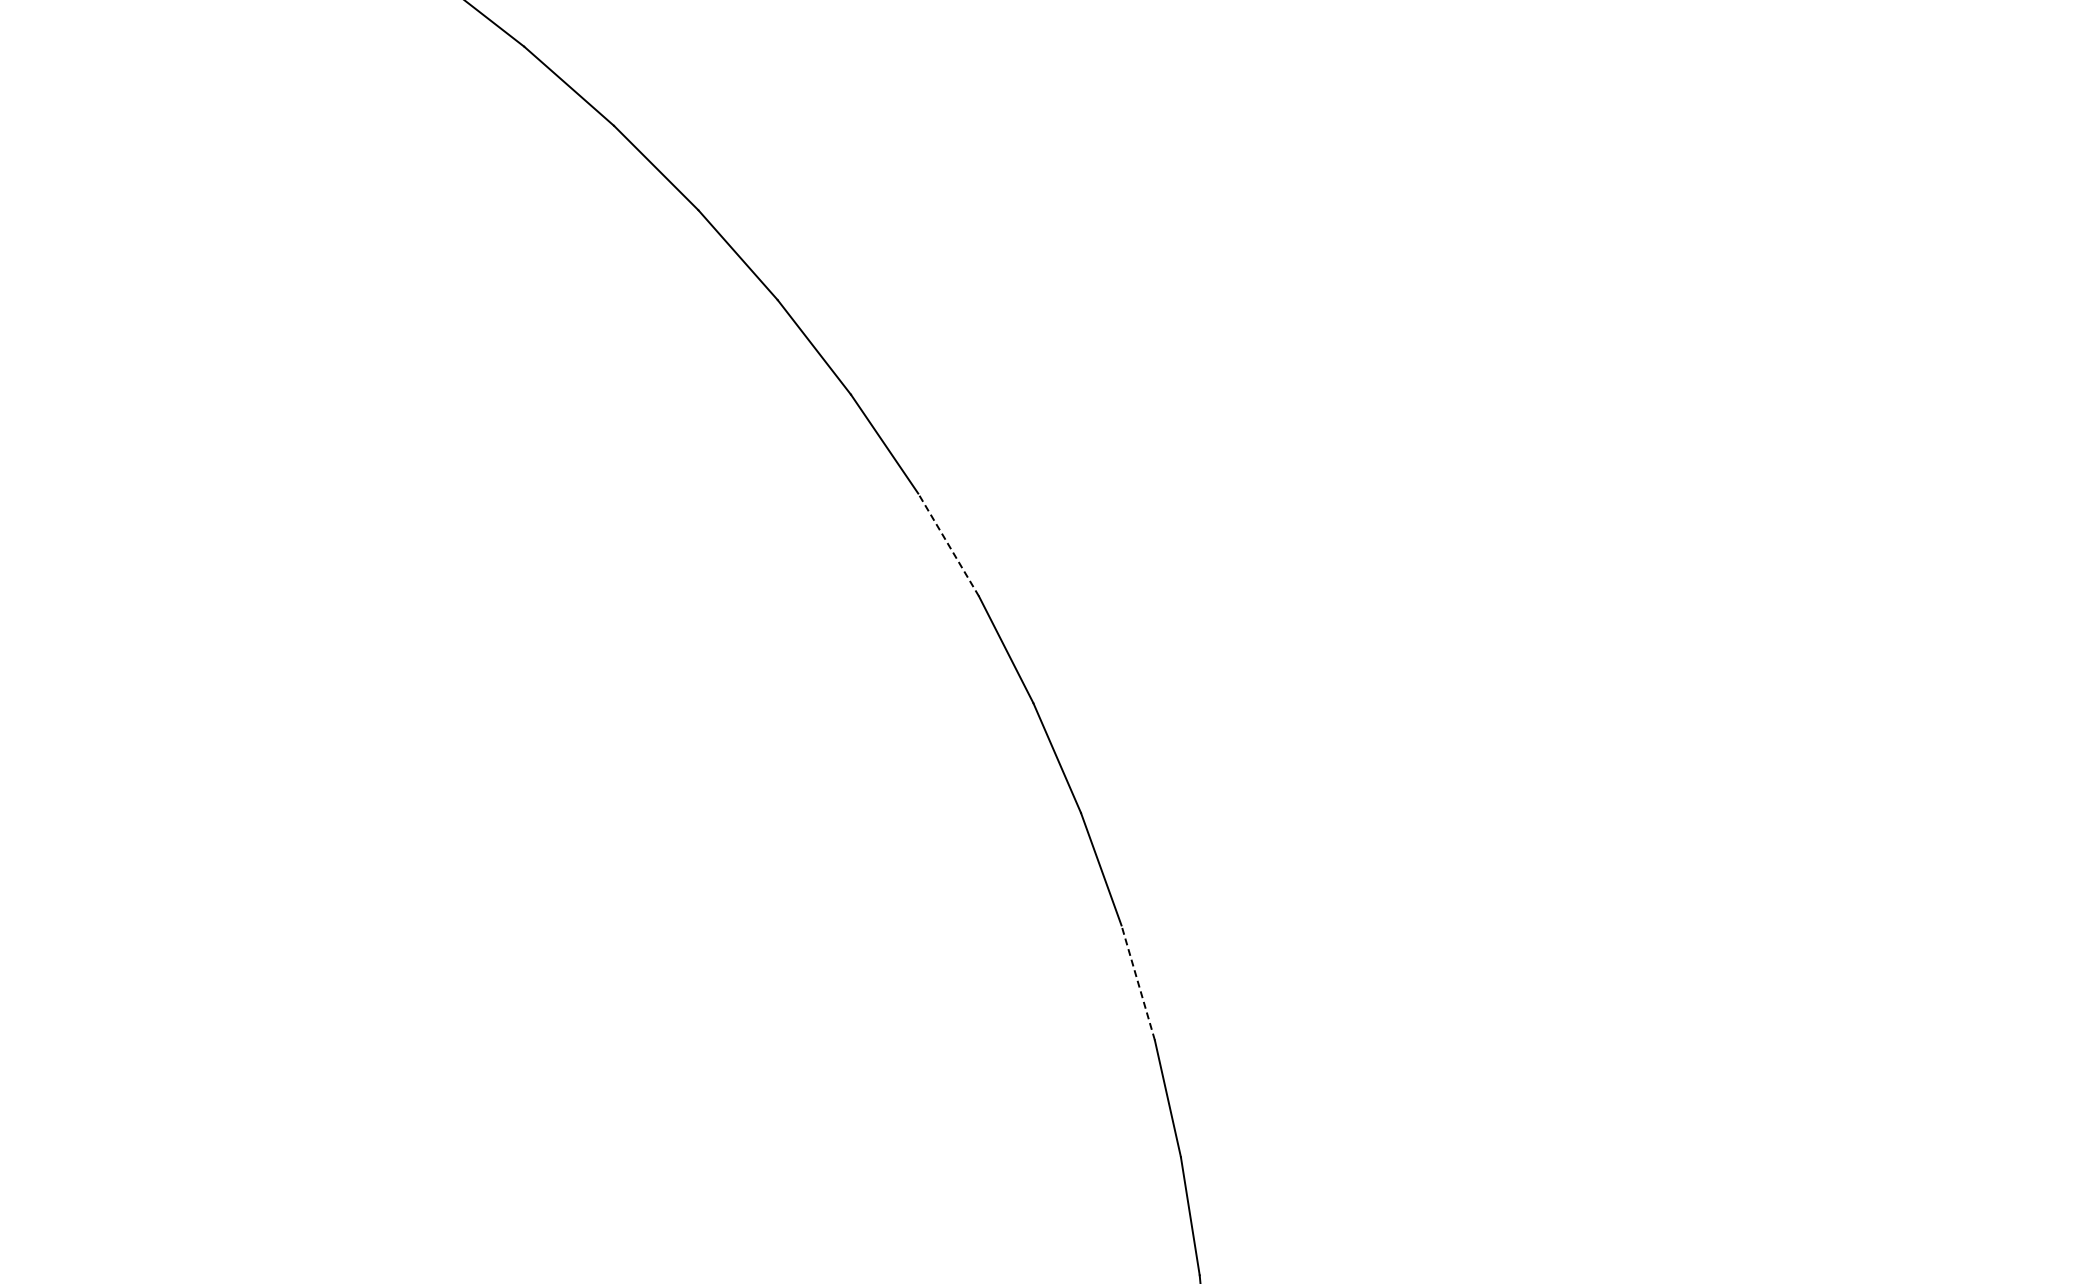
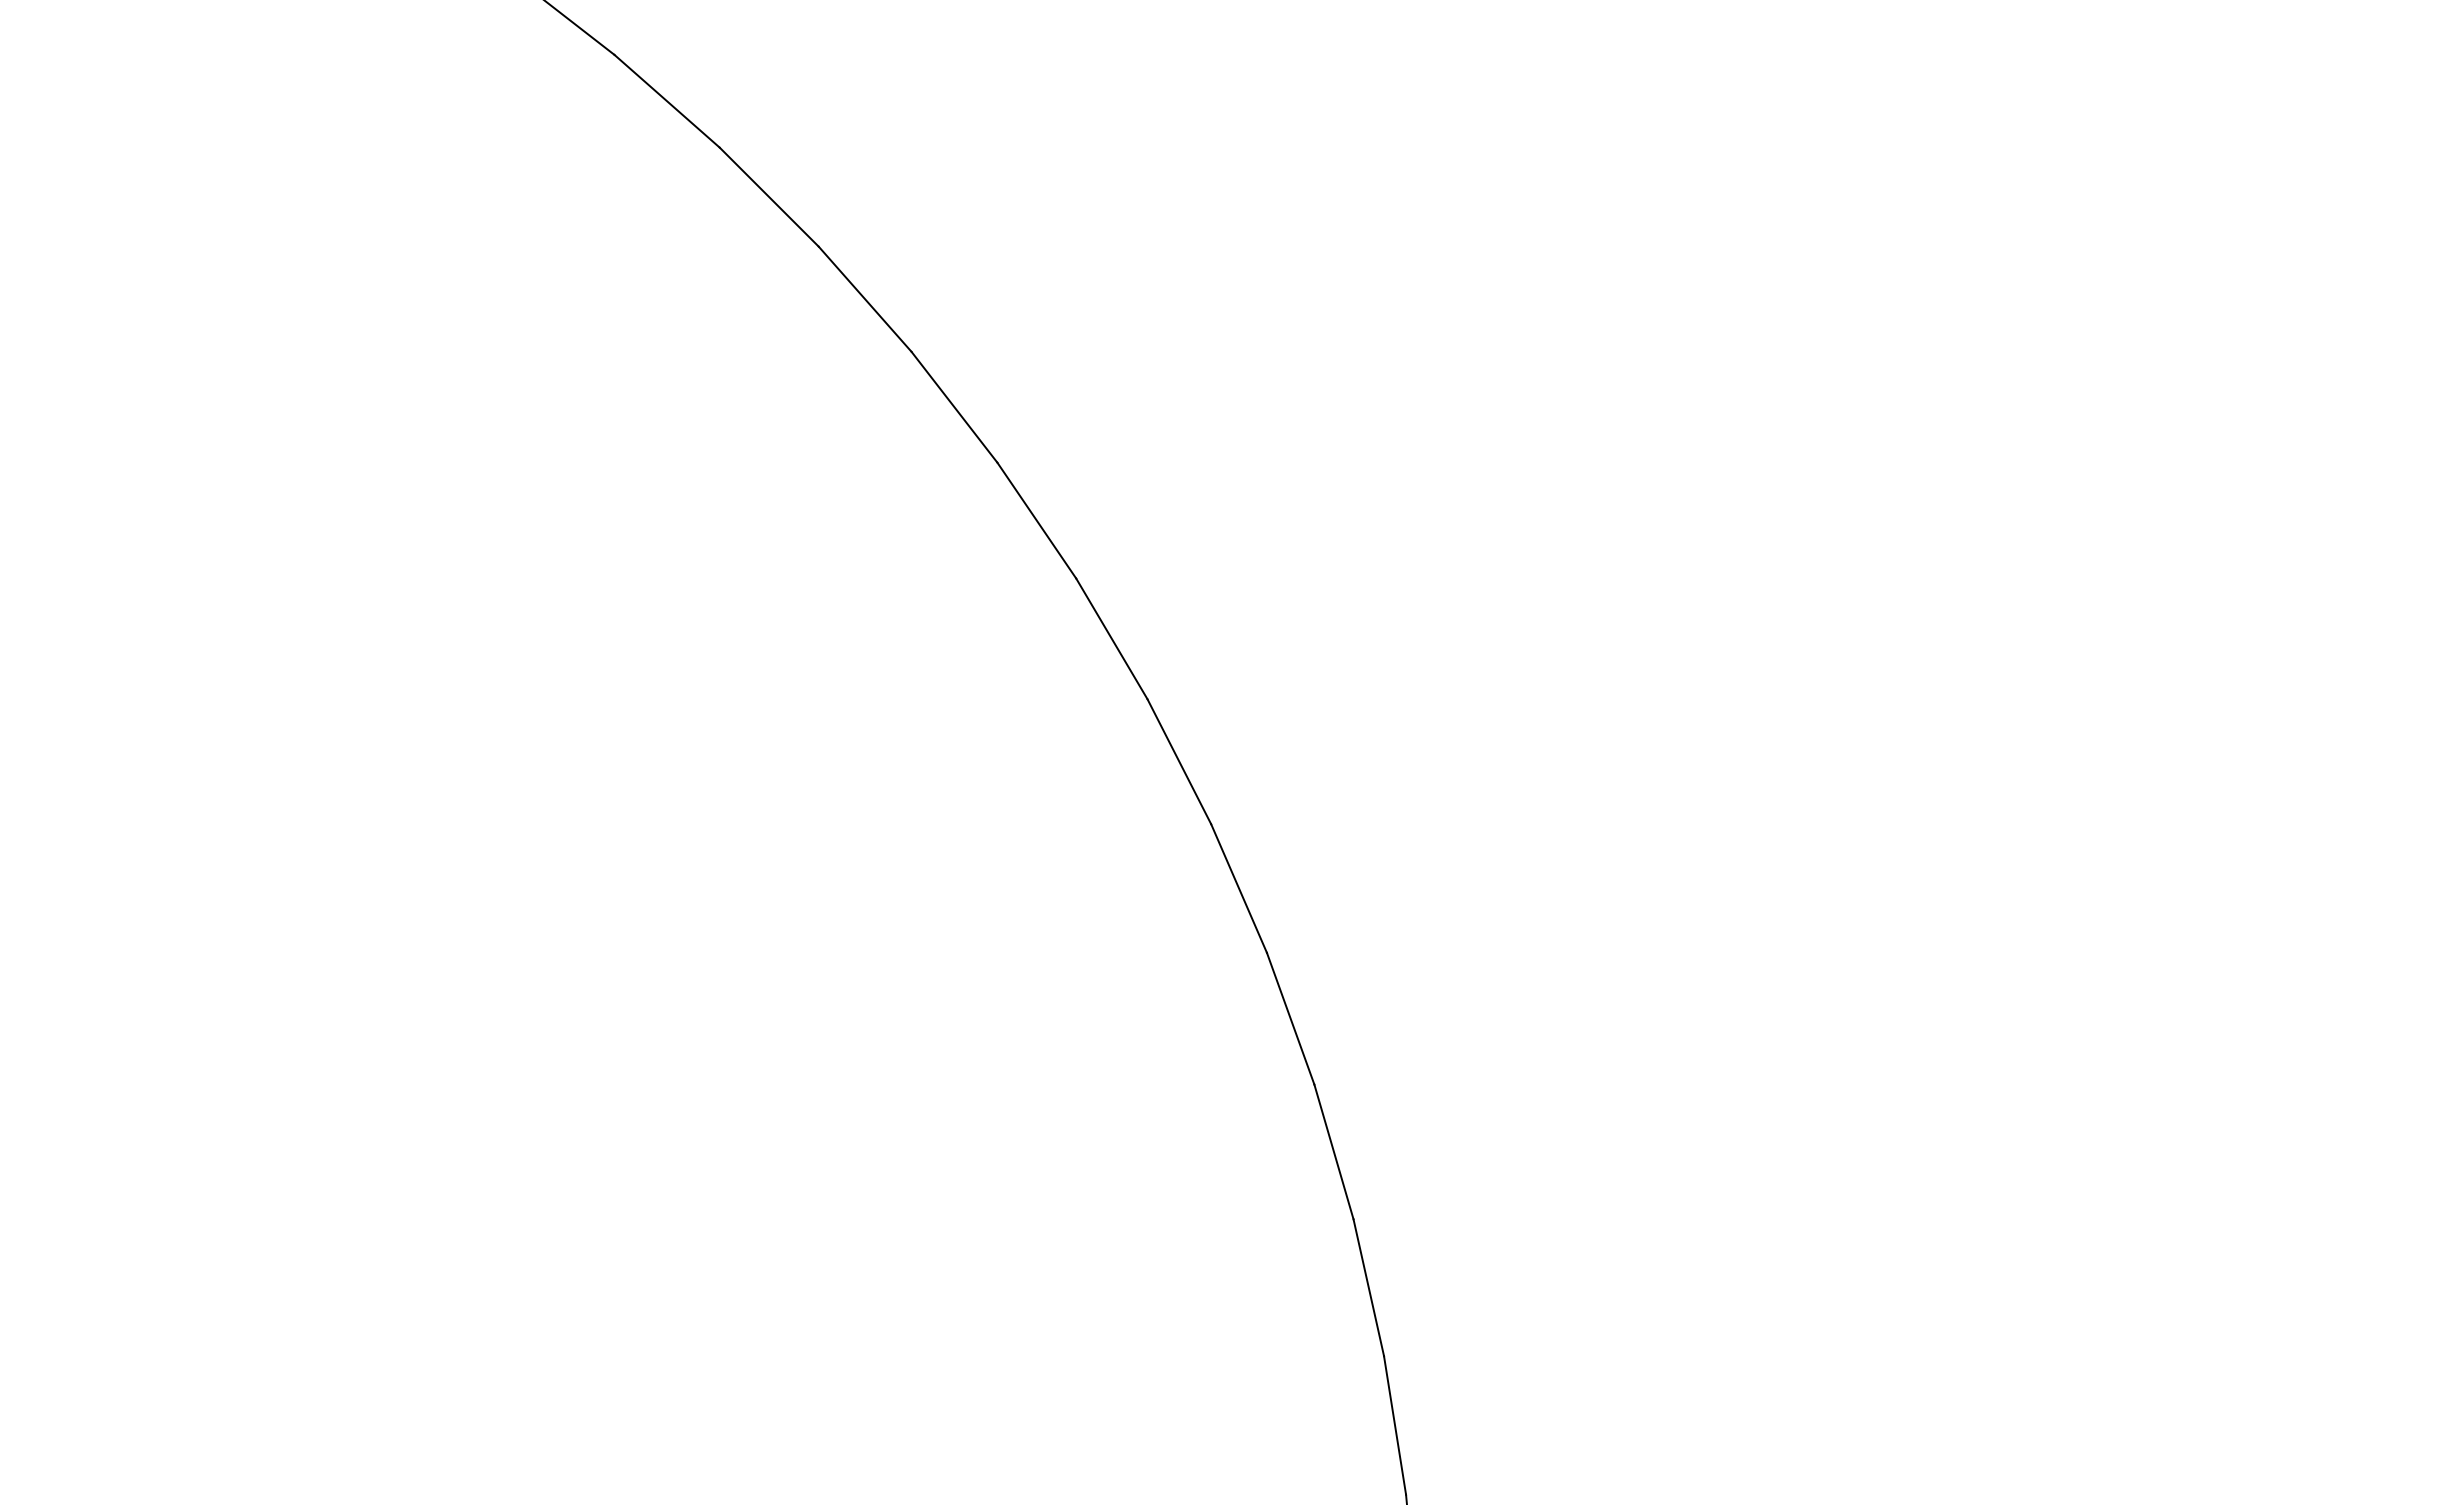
line: (948, 545) -> (1111, 639), dashed -> solid
line: (1138, 982) -> (1334, 1151), dashed -> solid

